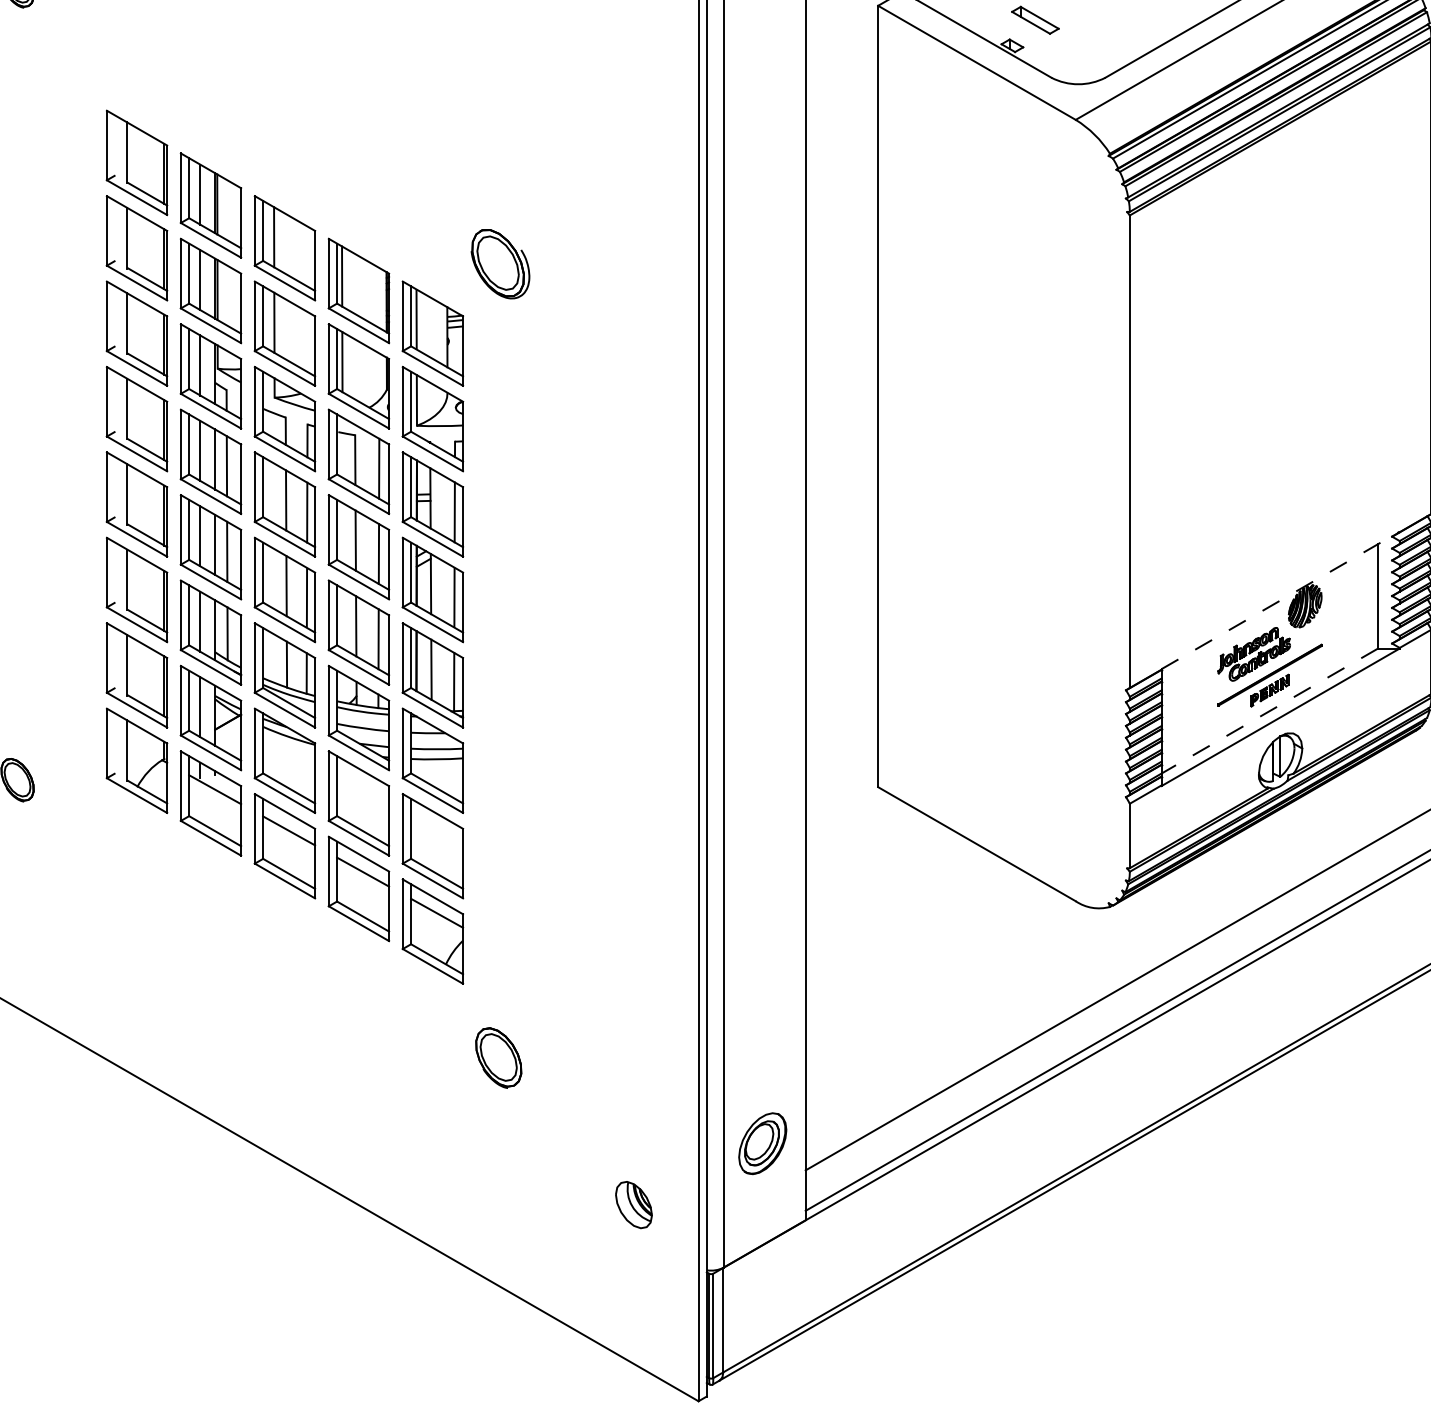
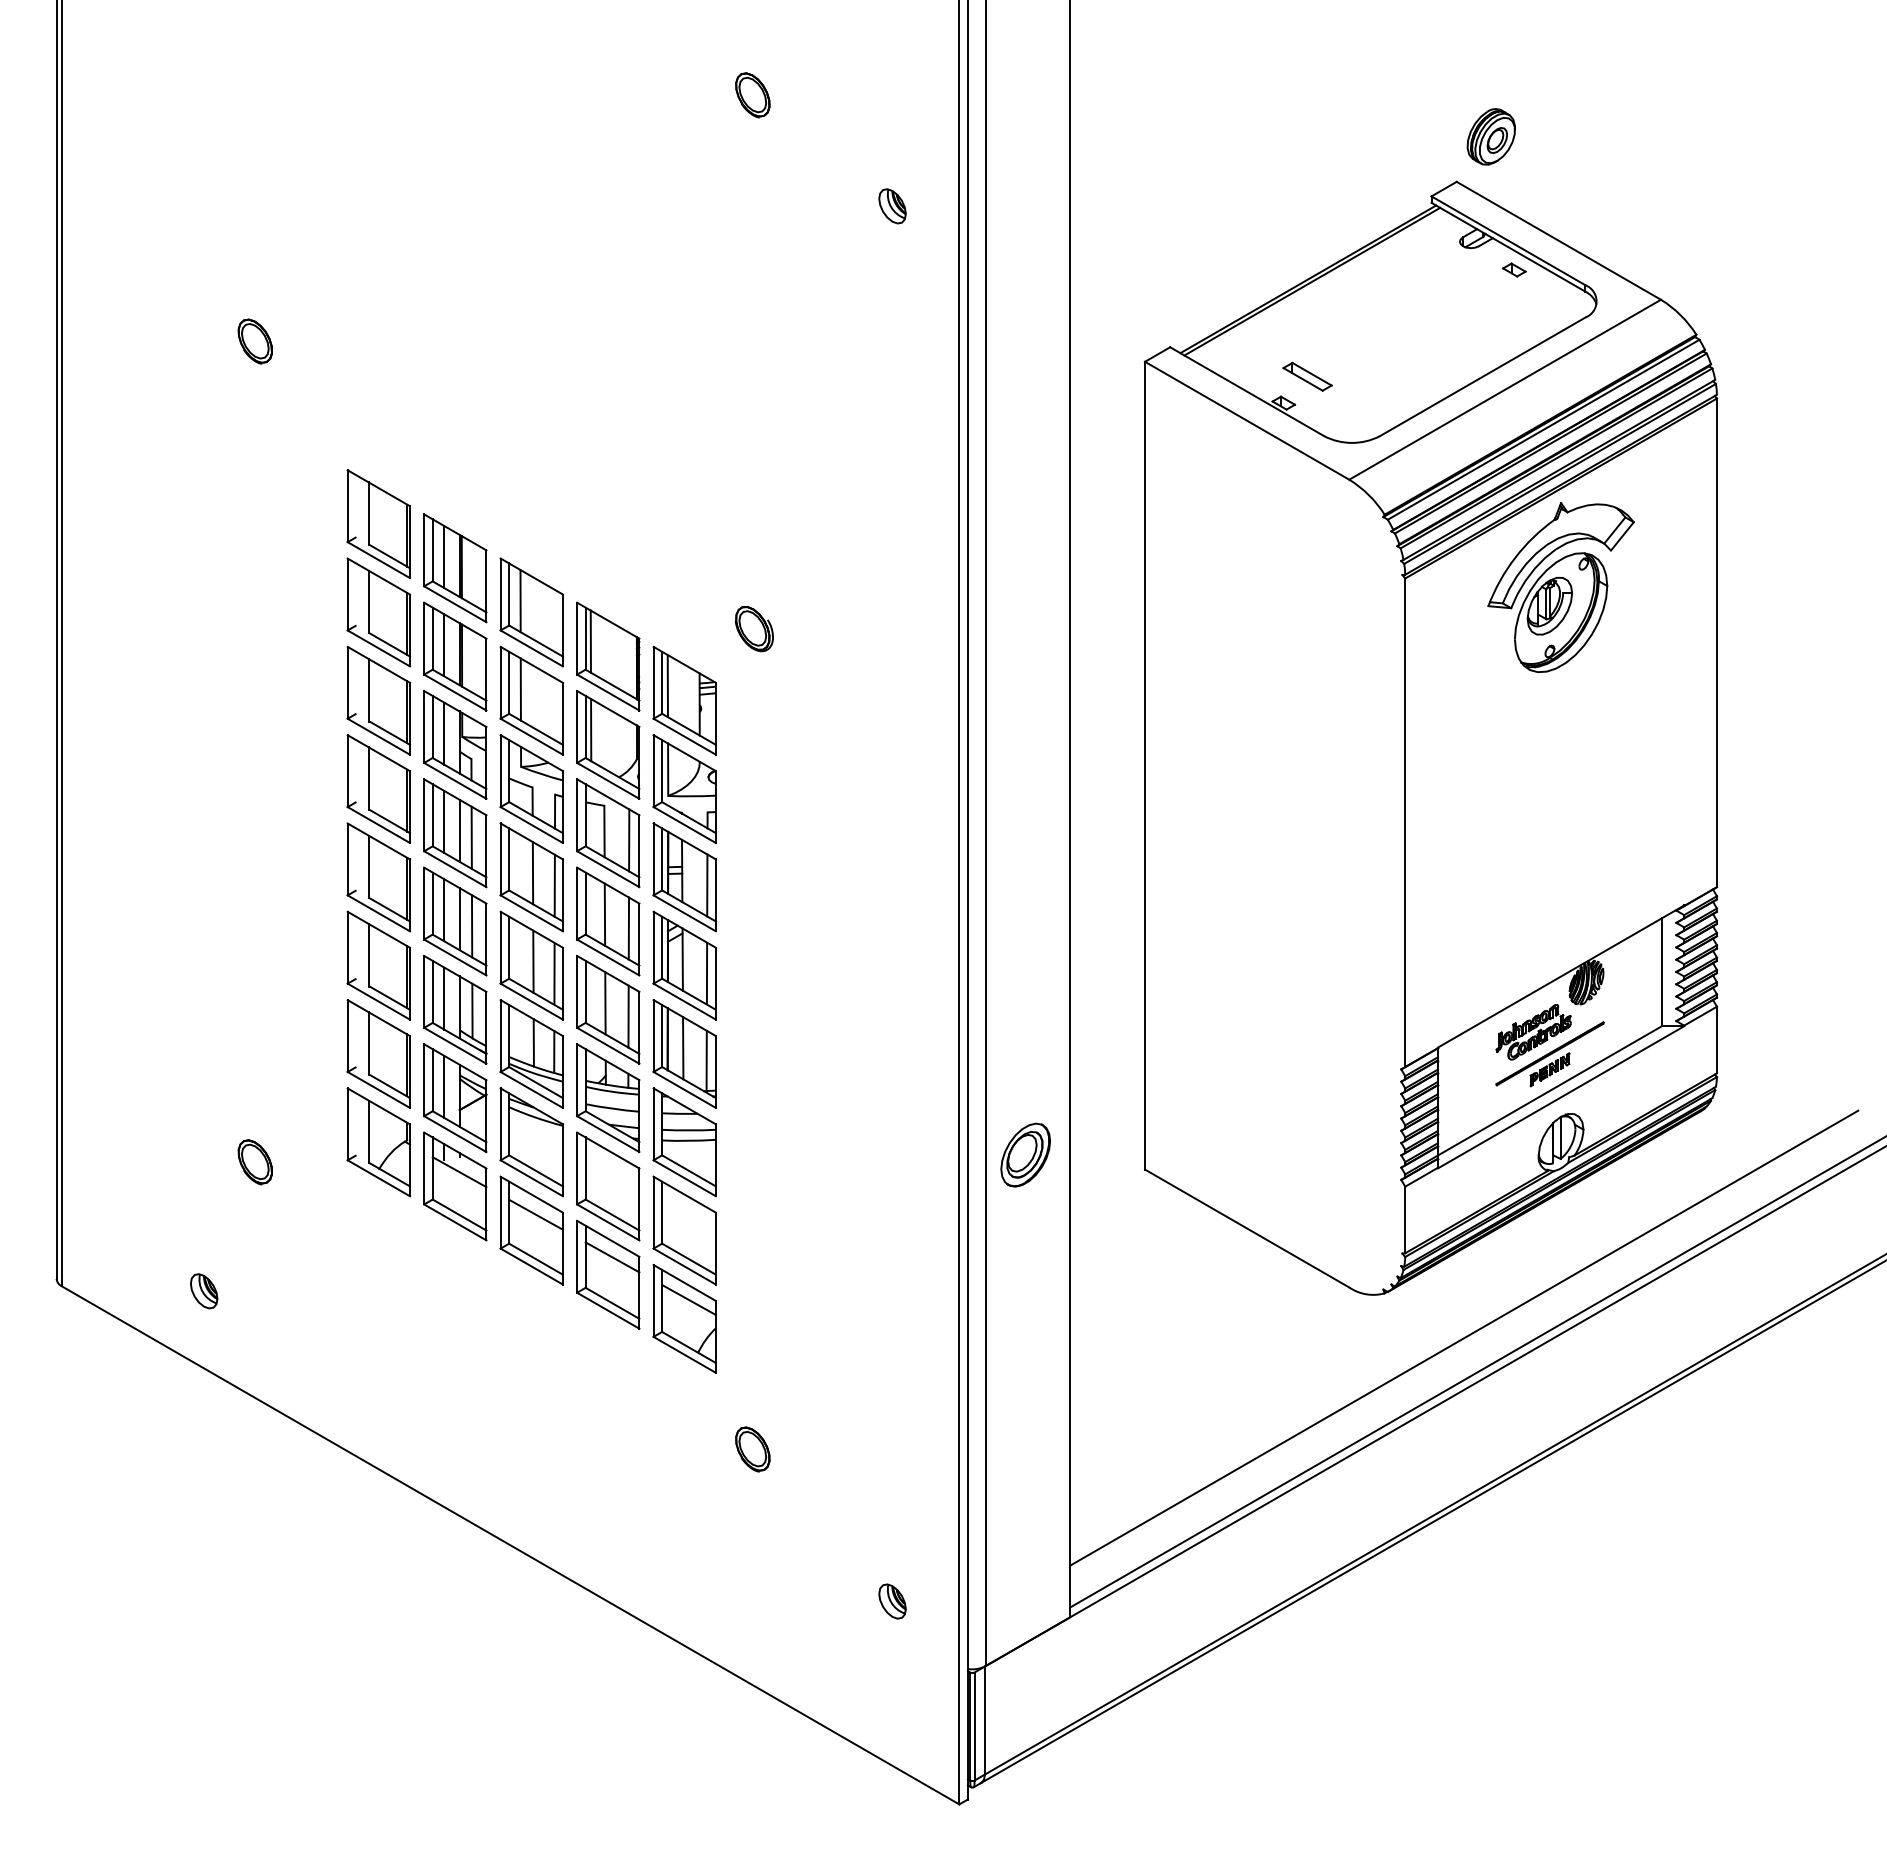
part: (1280, 224) -> (1560, 587), added
part: (499, 264) -> (753, 629), size x0.62
line: (1281, 600) -> (1561, 976), dashed -> solid
line: (1269, 711) -> (1549, 1091), dashed -> solid
part: (498, 1057) -> (752, 1449), size x0.71
part: (762, 1143) -> (1025, 1154), moved
part: (633, 1204) -> (892, 1601), size x0.71

